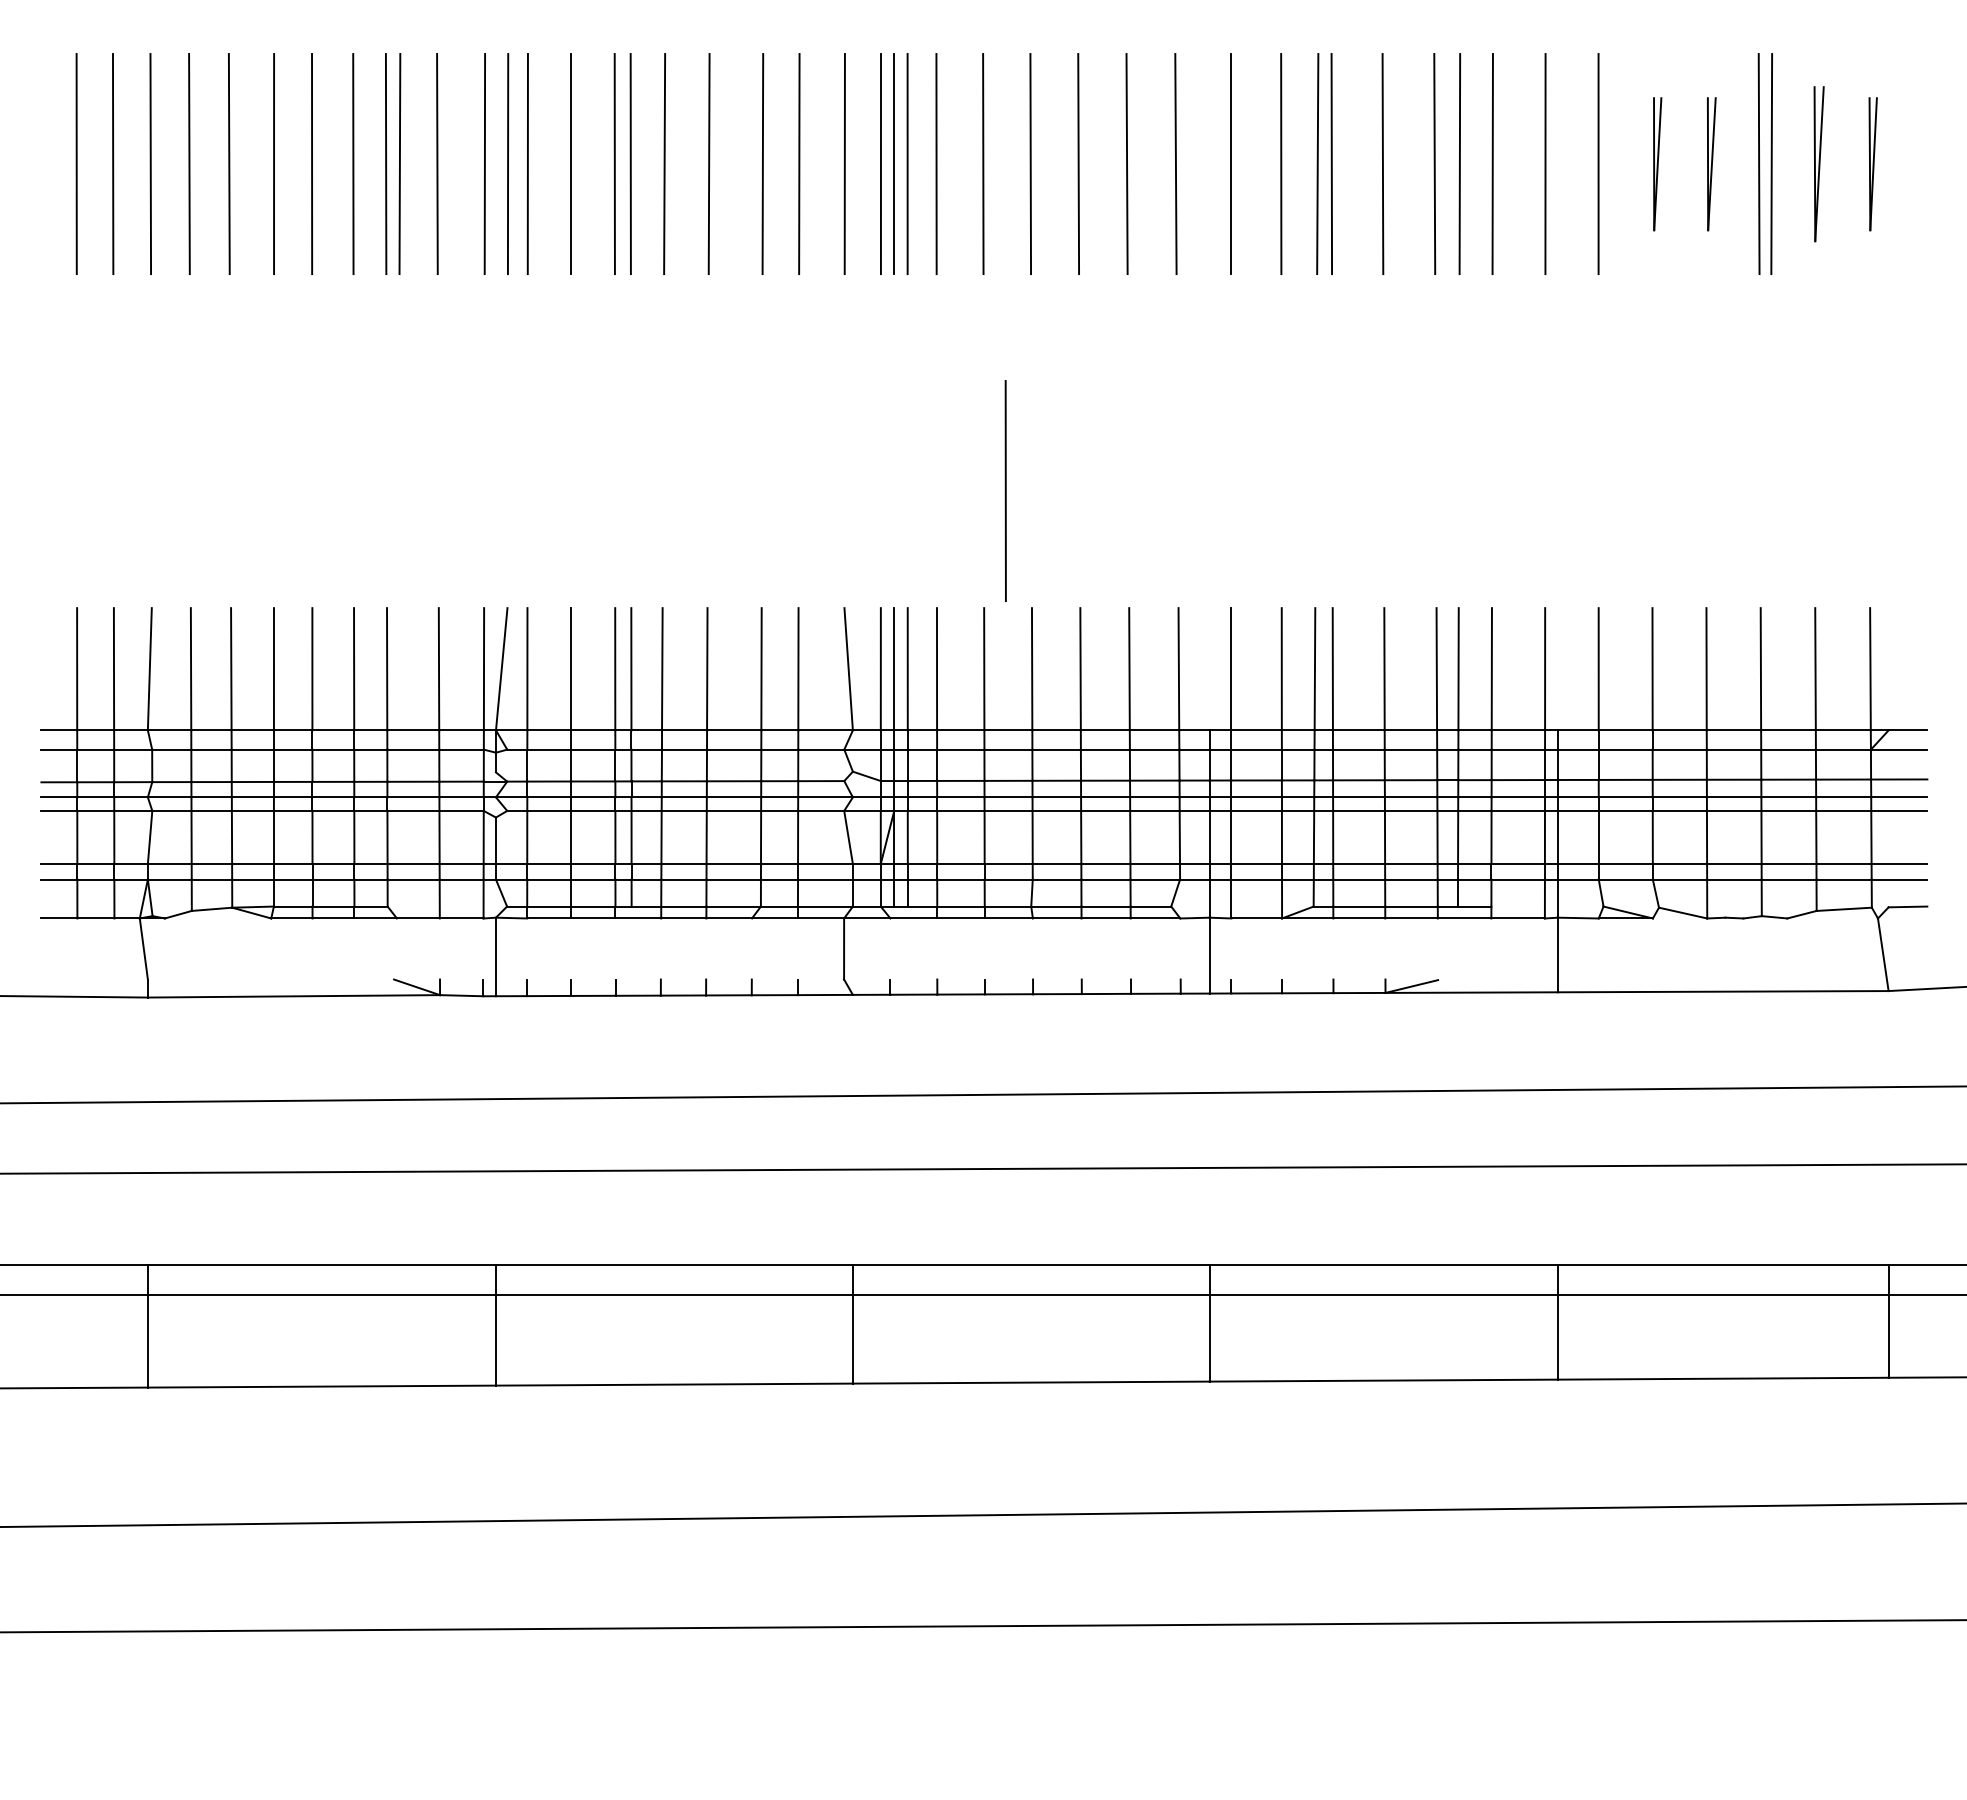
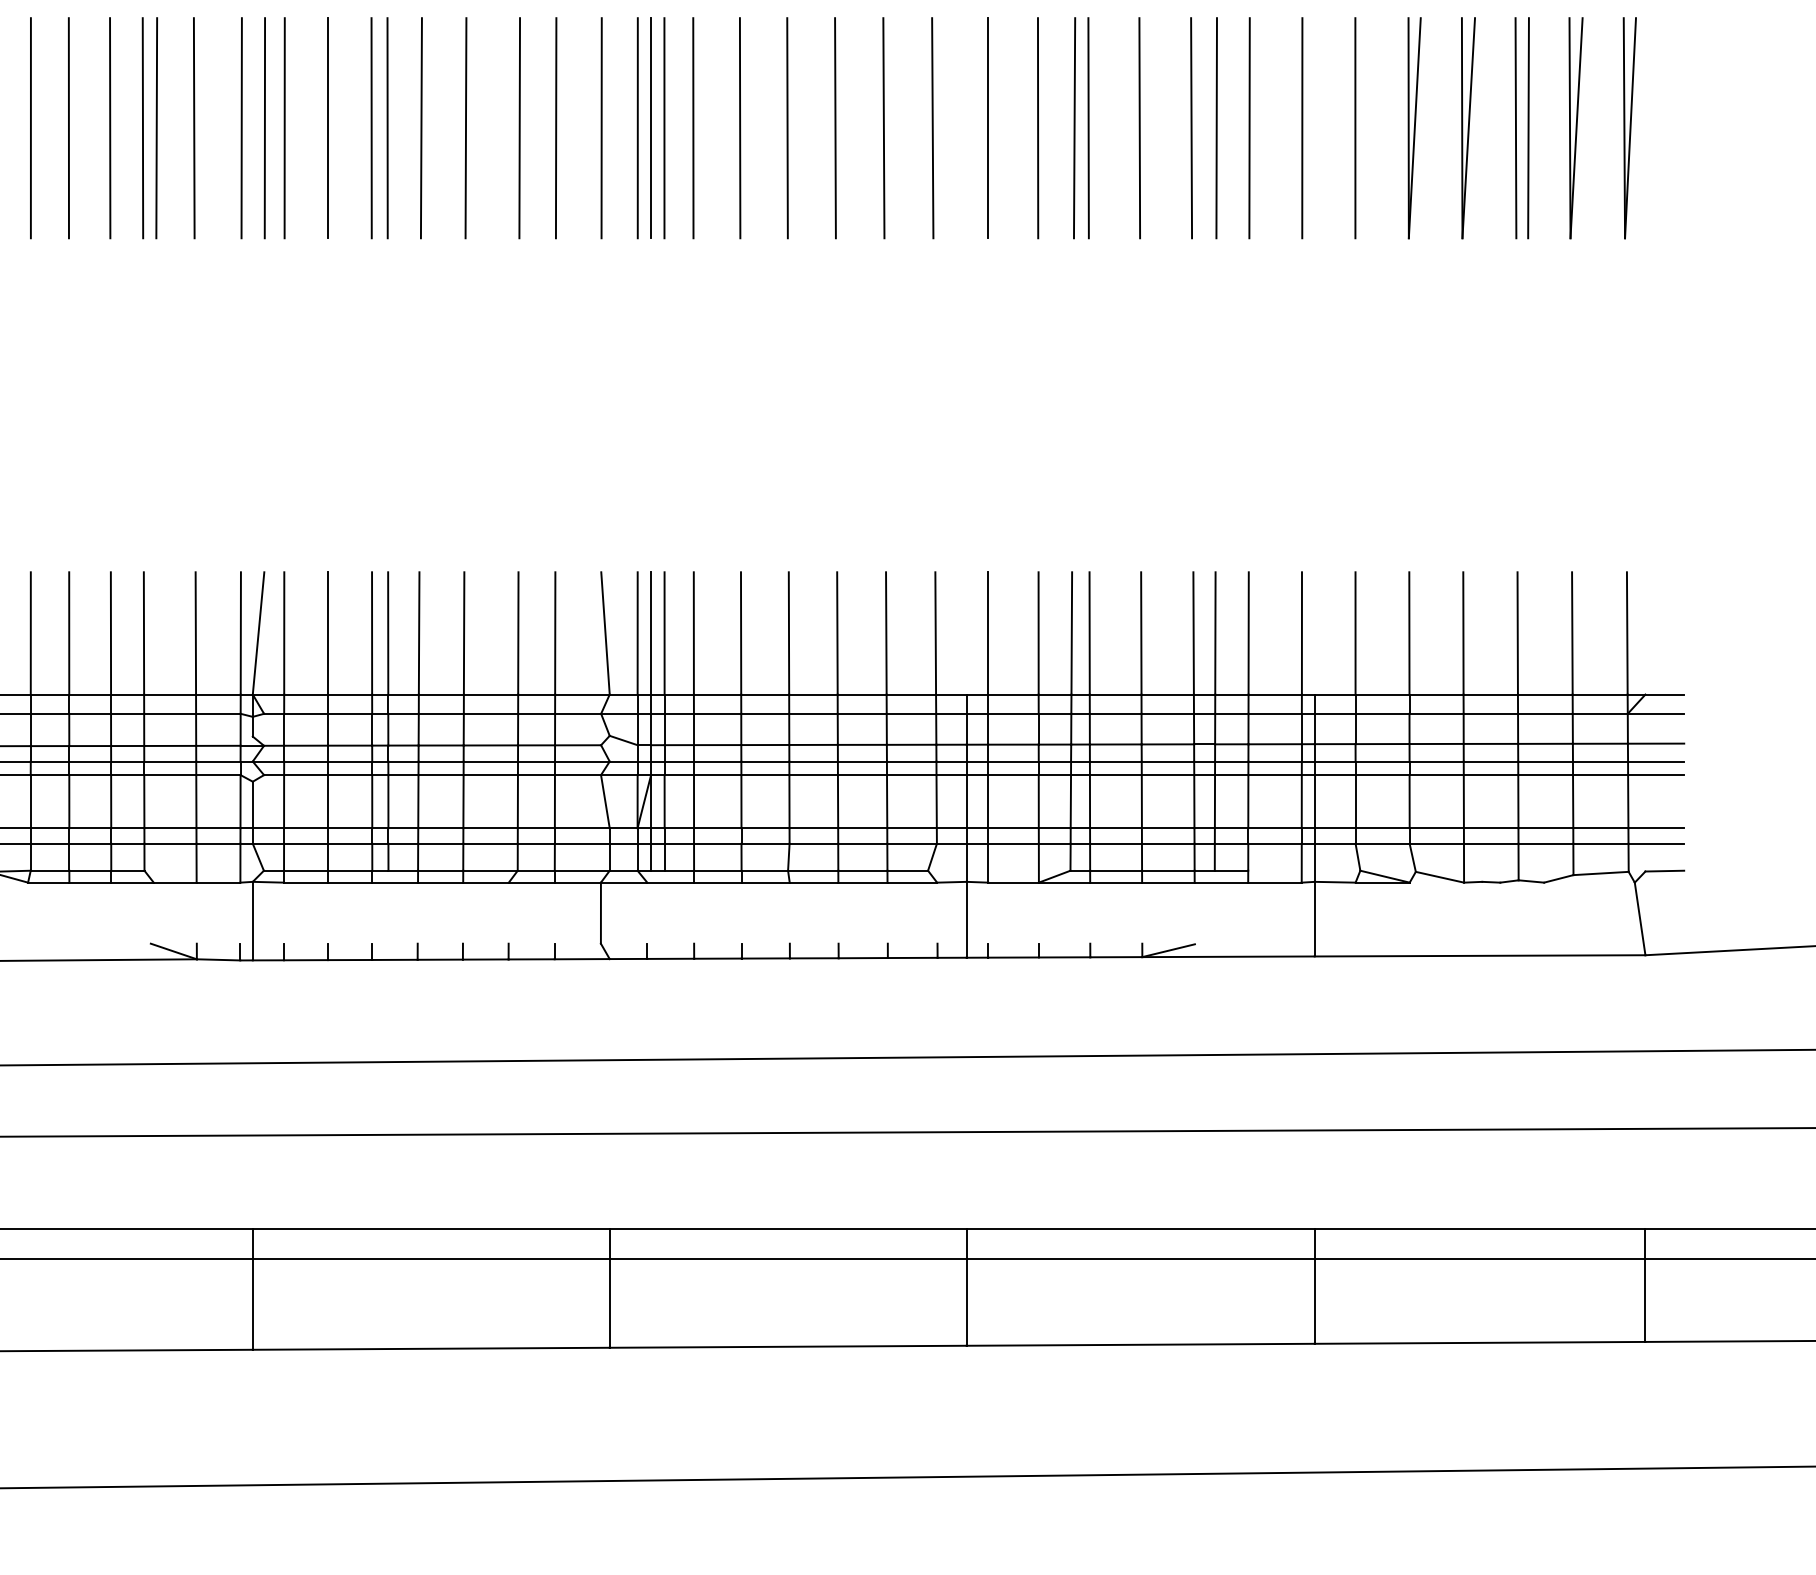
part: (1657, 164) -> (1414, 128), size x1.67
part: (1711, 164) -> (1468, 128), size x1.67
part: (1818, 164) -> (1575, 128), size x1.43
part: (1873, 164) -> (1630, 128), size x1.67
line: (1005, 490) -> (762, 454), removed

